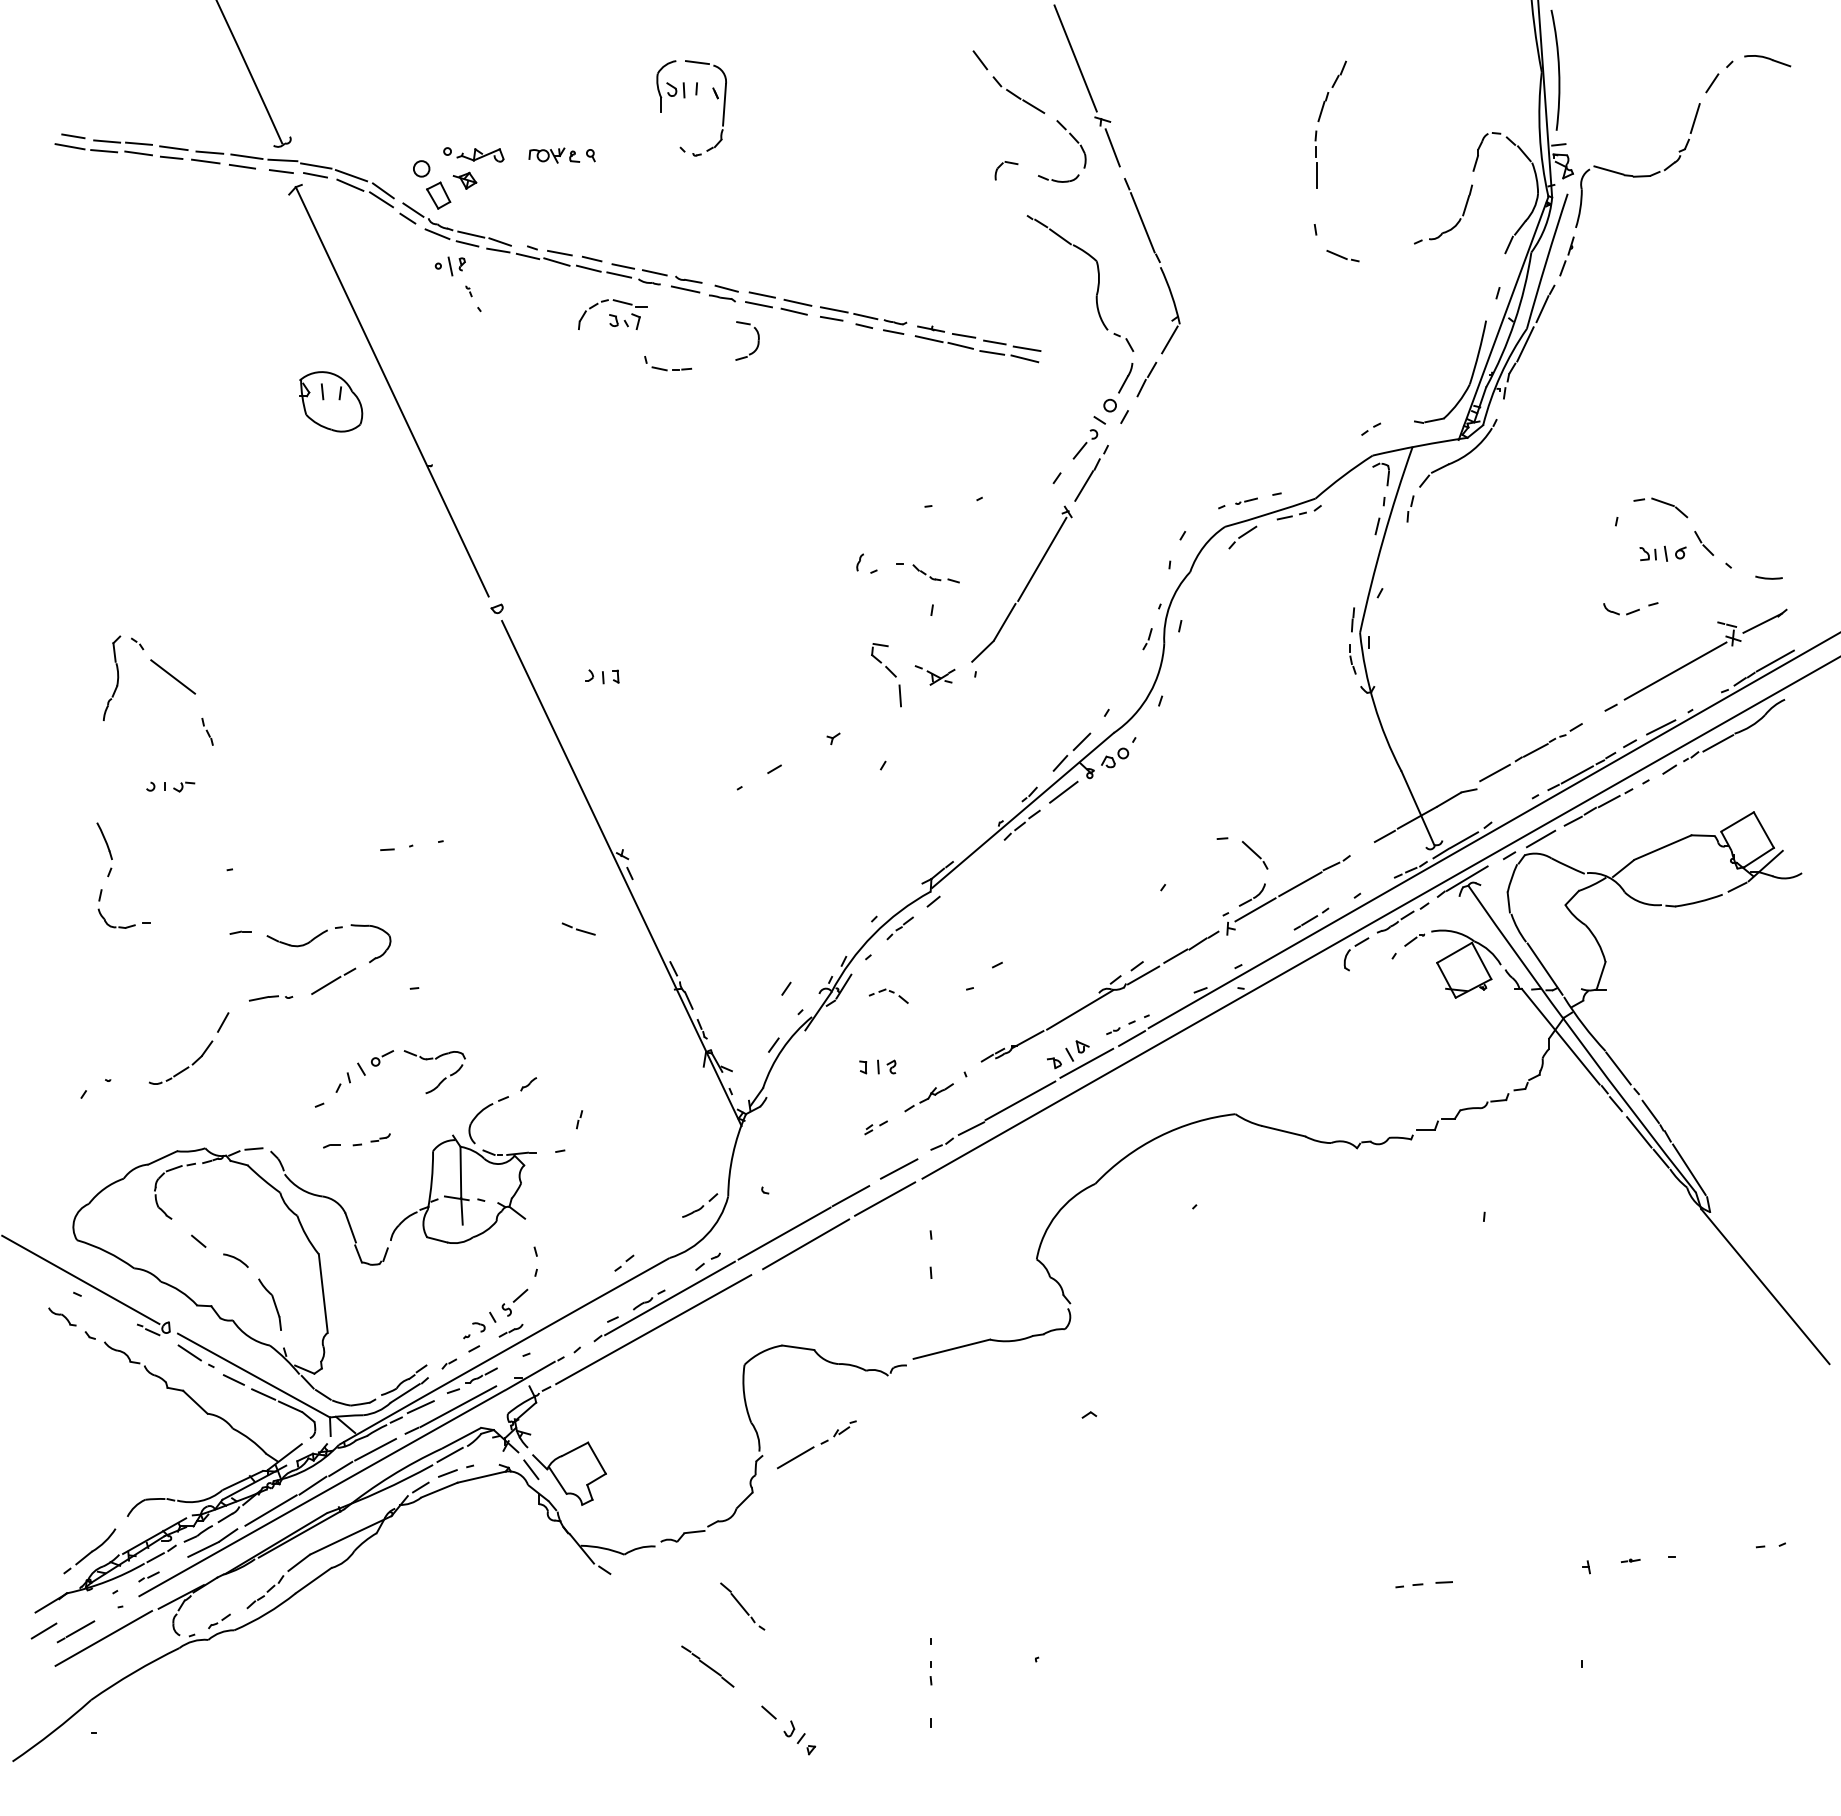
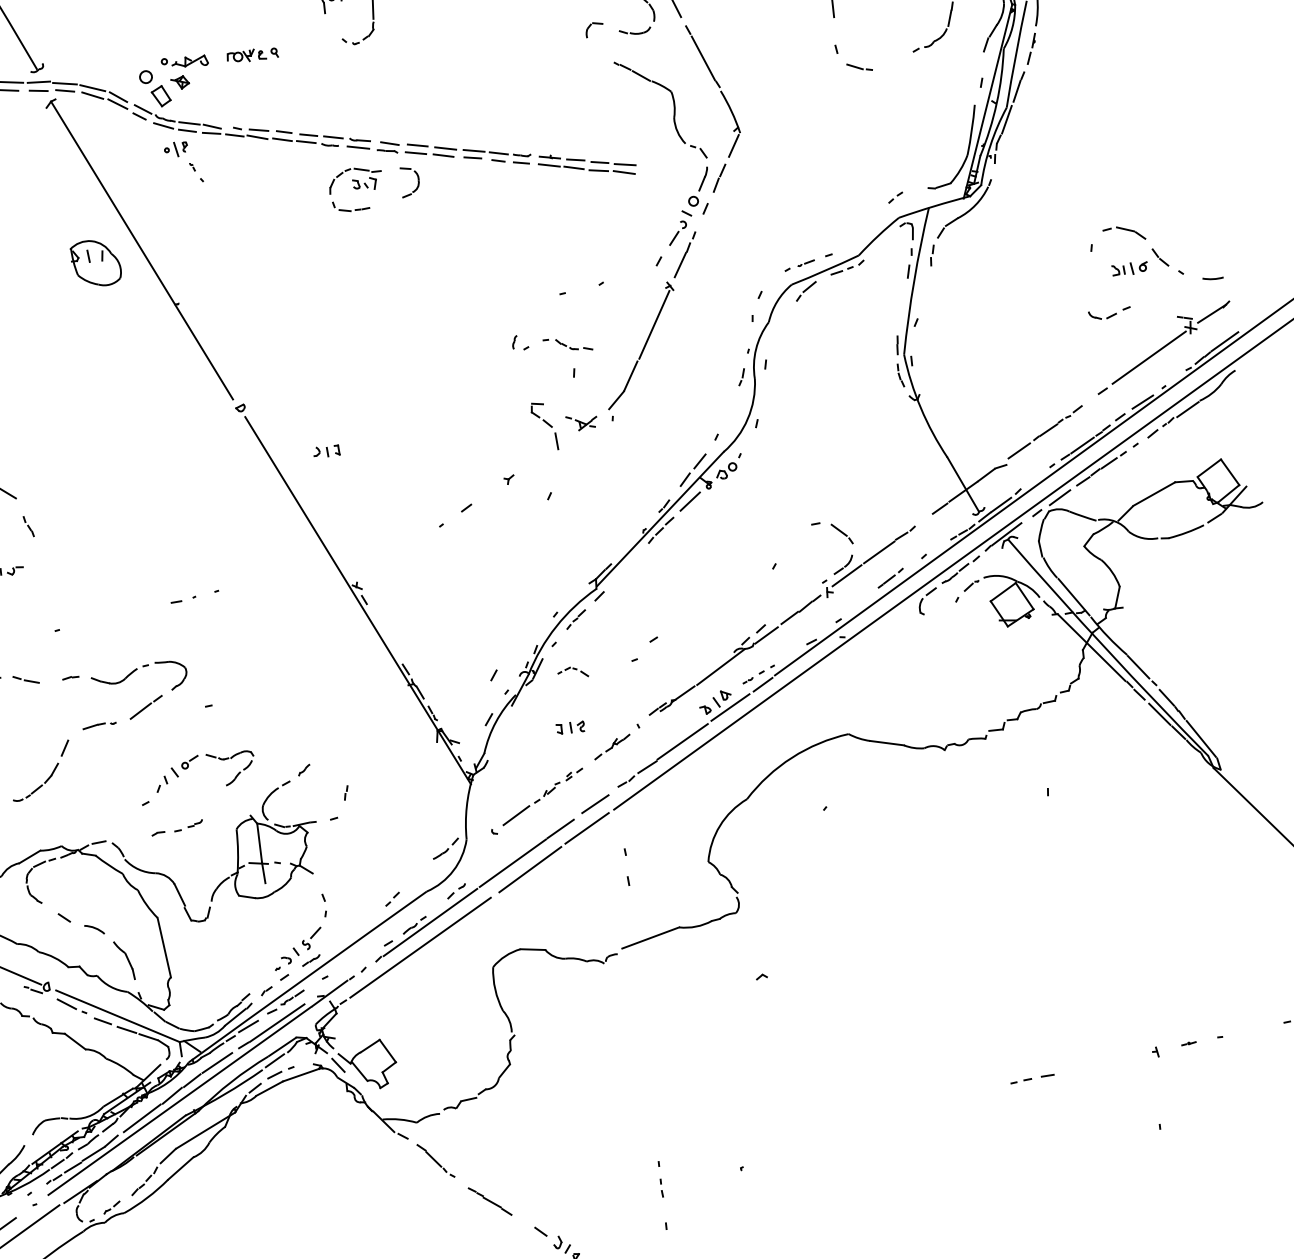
part: (612, 314) -> (354, 179), moved
part: (578, 928) -> (25, 679), moved
part: (816, 1444) -> (531, 803), moved
line: (174, 1564) -> (72, 1167), added
part: (742, 1606) -> (435, 1160), moved

